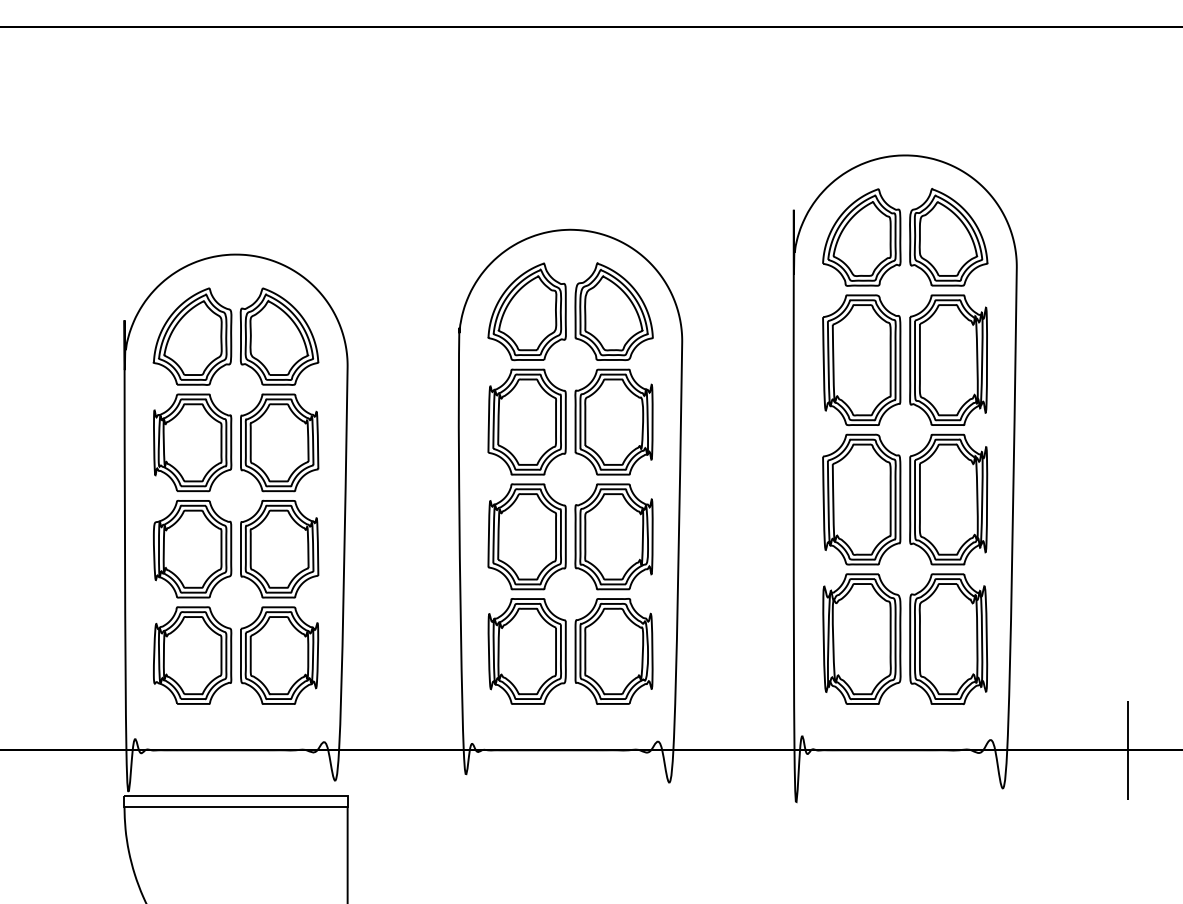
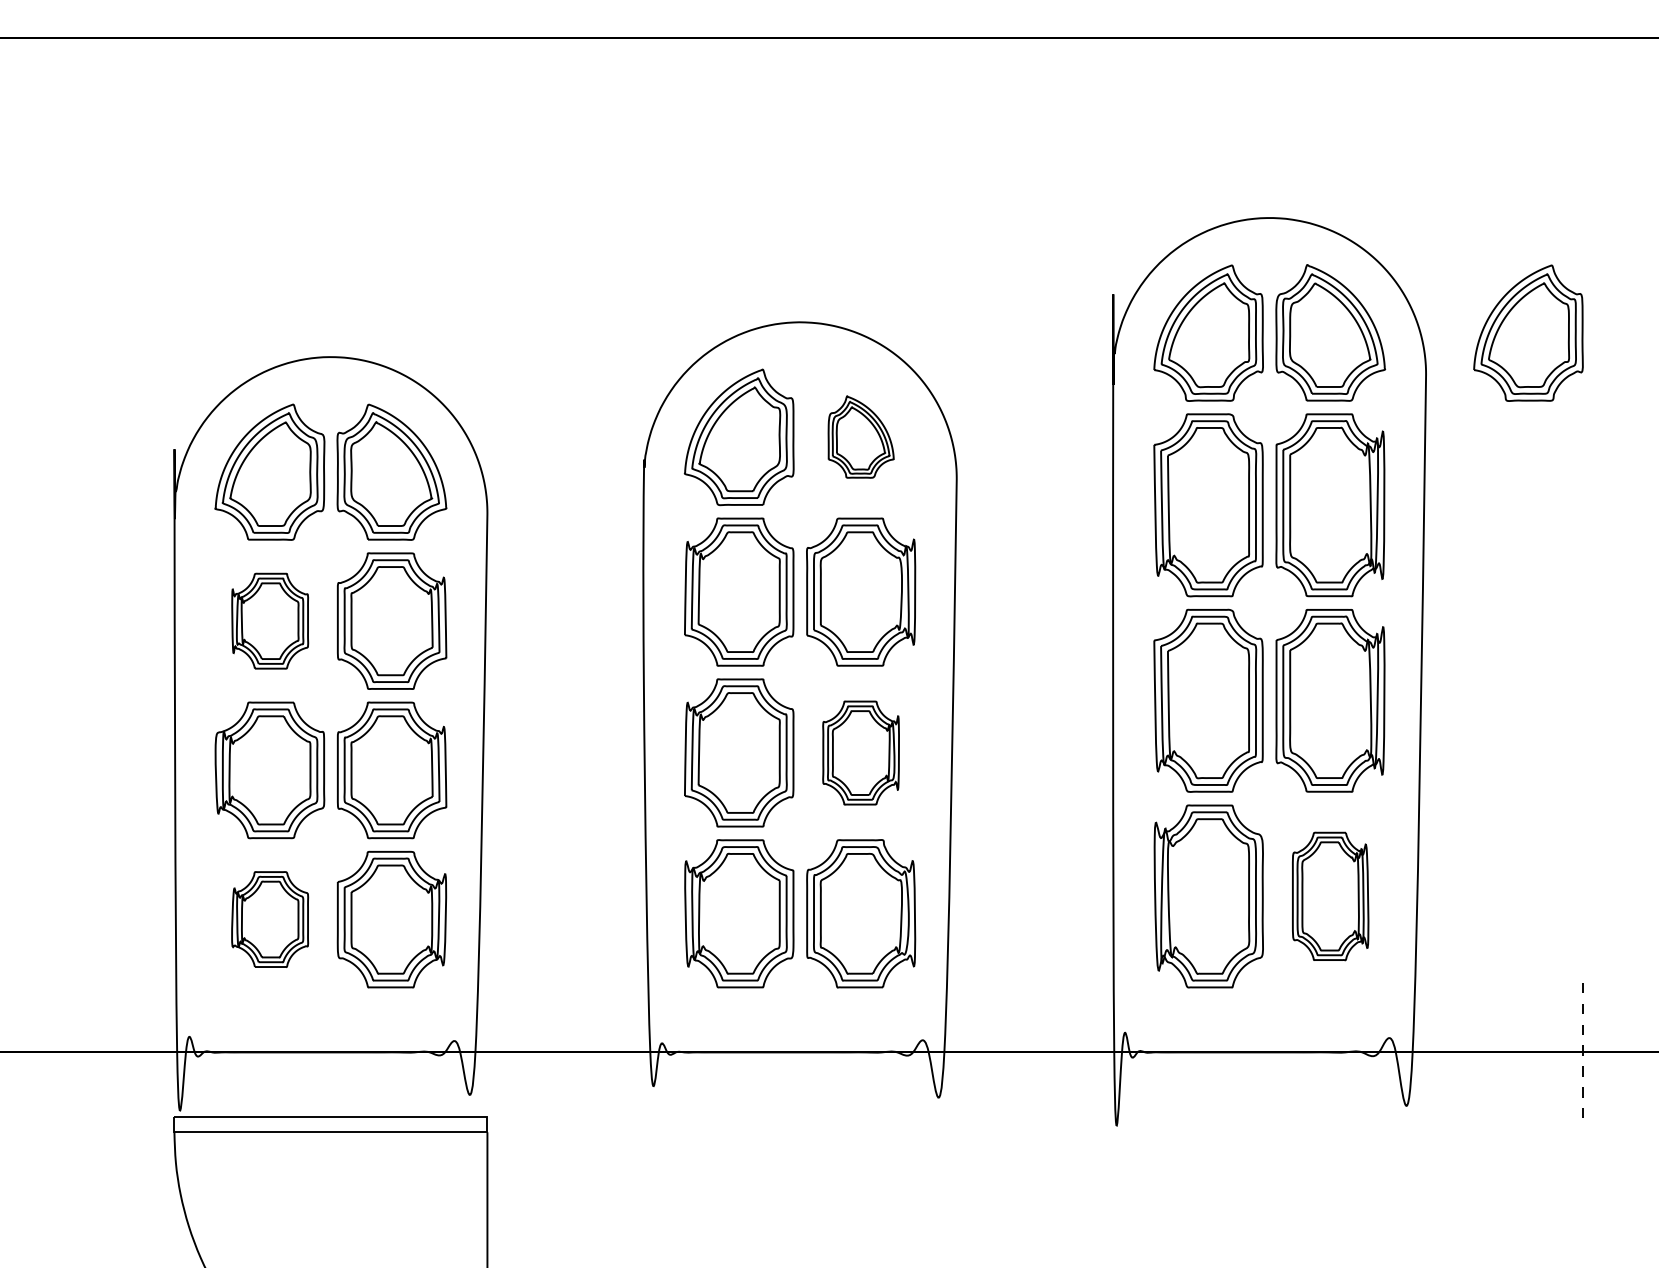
part: (1089, 237) -> (1528, 333), added
part: (613, 311) -> (860, 436), size x0.6
part: (192, 442) -> (269, 620), size x0.7
part: (613, 536) -> (860, 752), size x0.7
part: (948, 638) -> (1330, 895), size x0.7
part: (192, 655) -> (269, 919), size x0.7
line: (1128, 750) -> (1582, 1052), solid -> dashed

